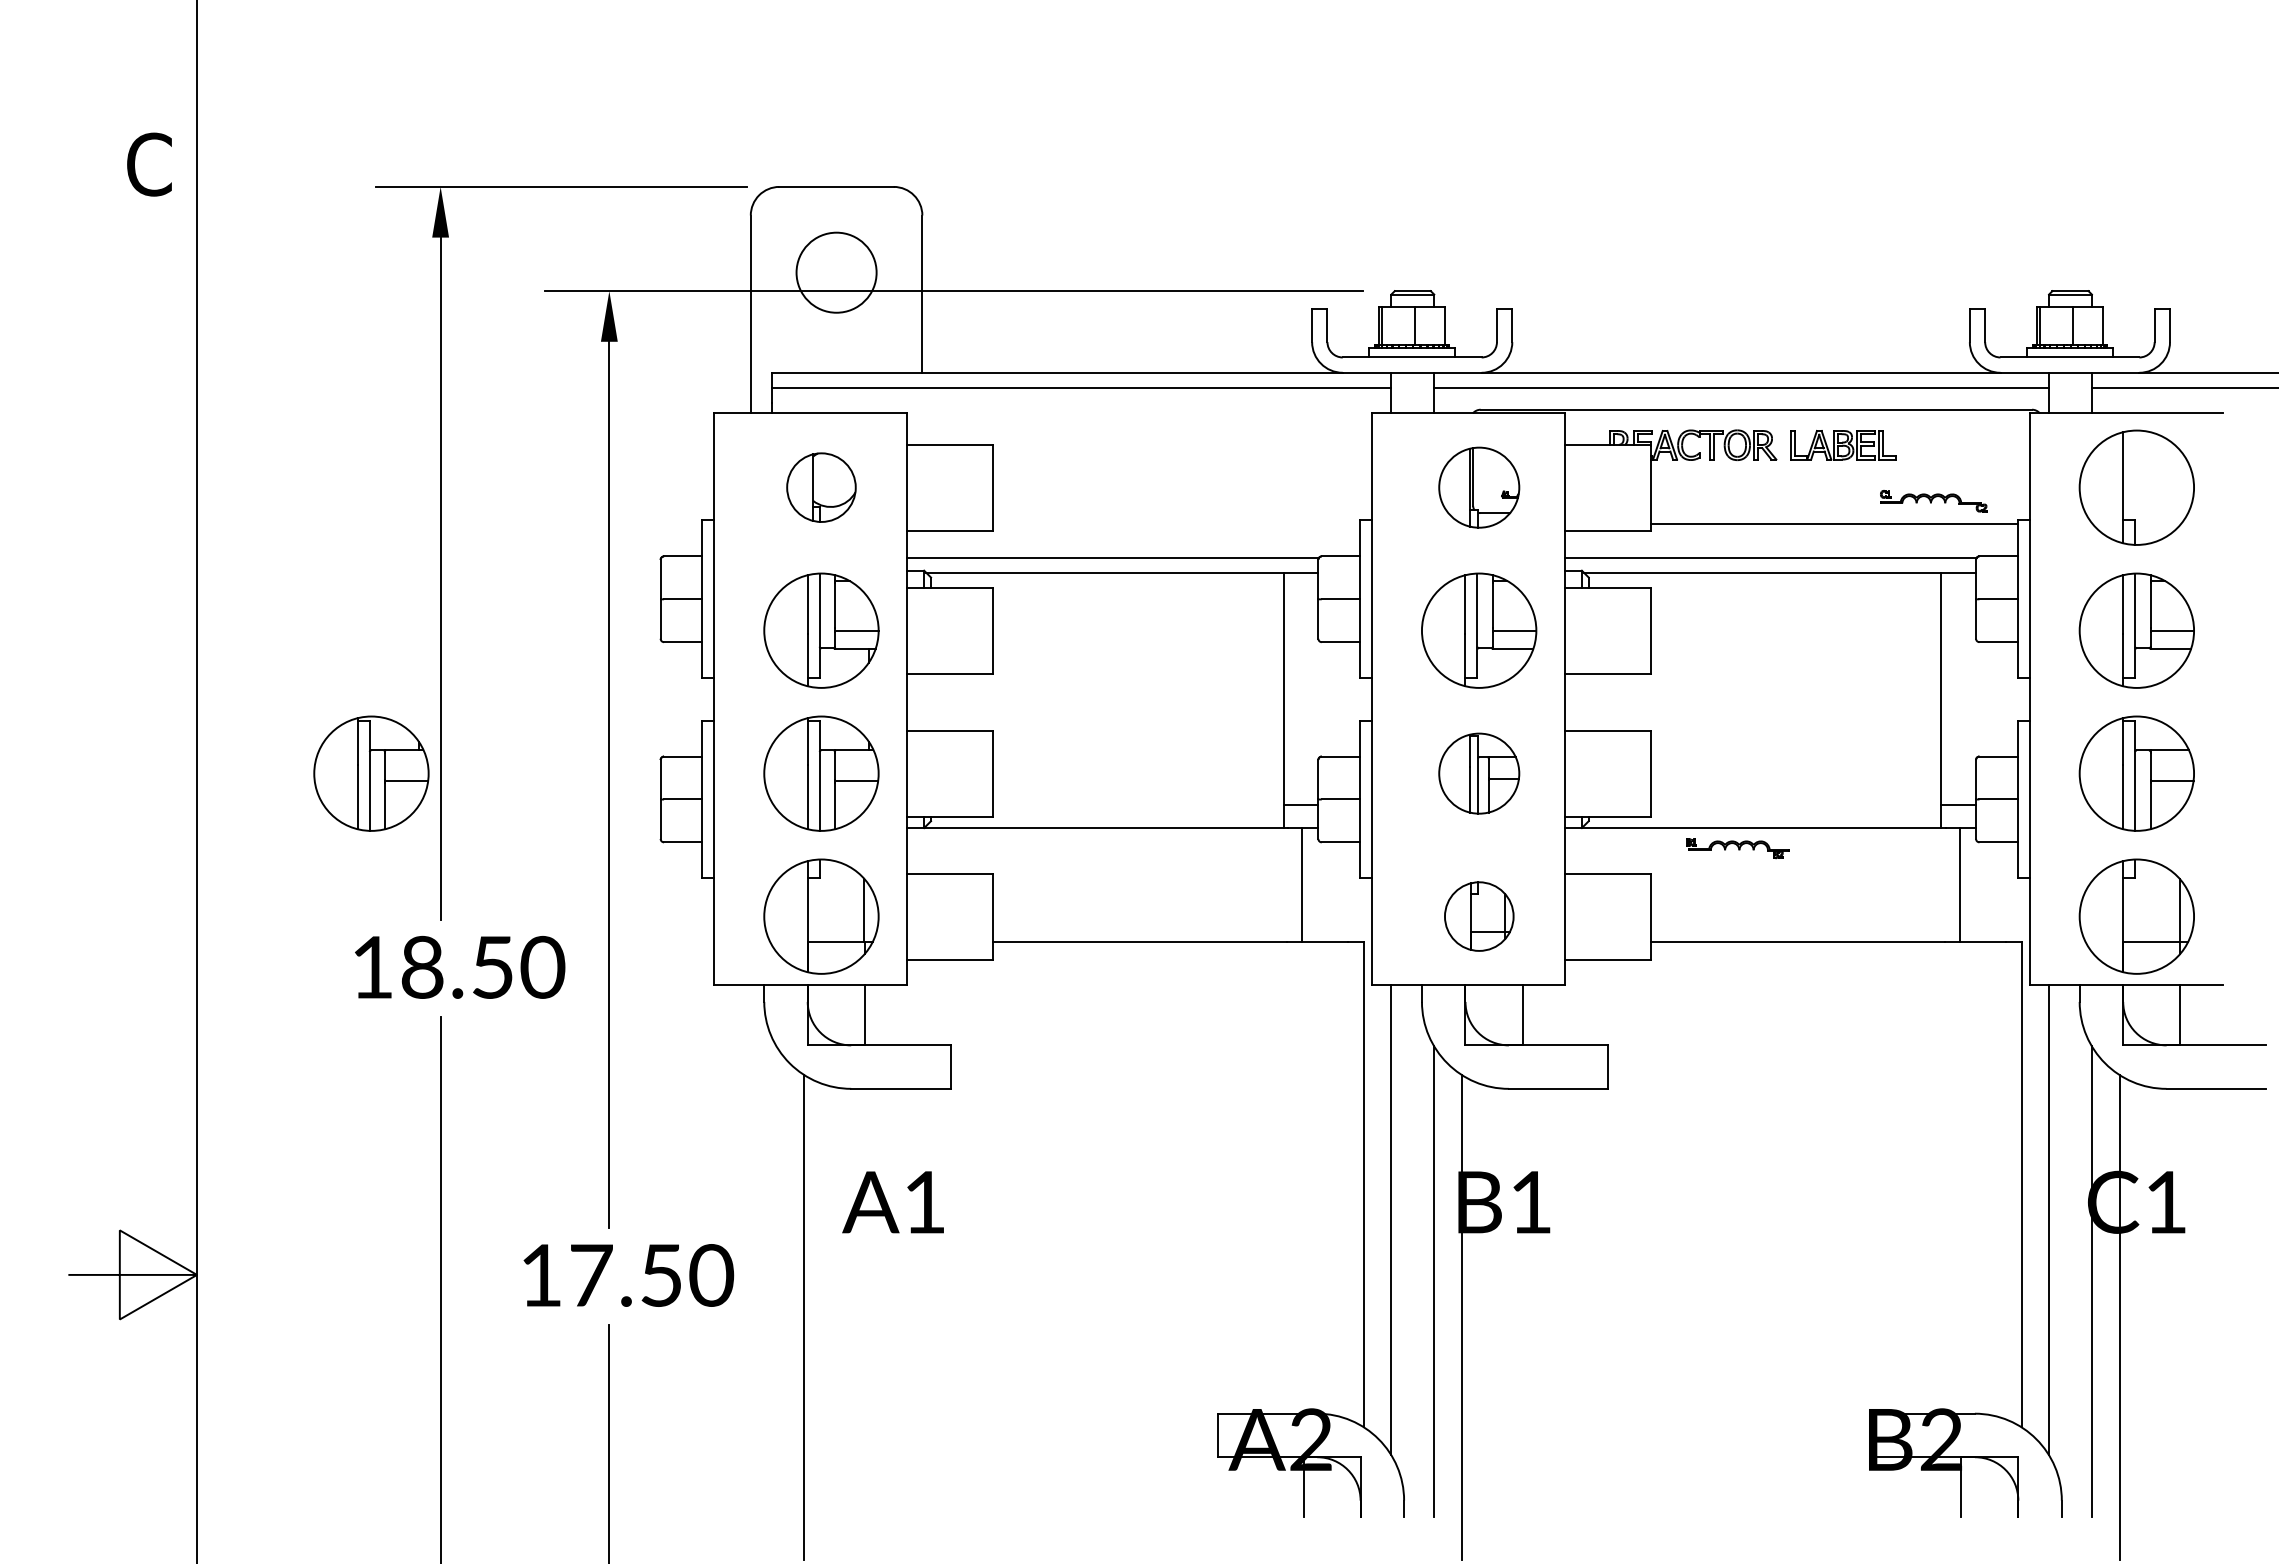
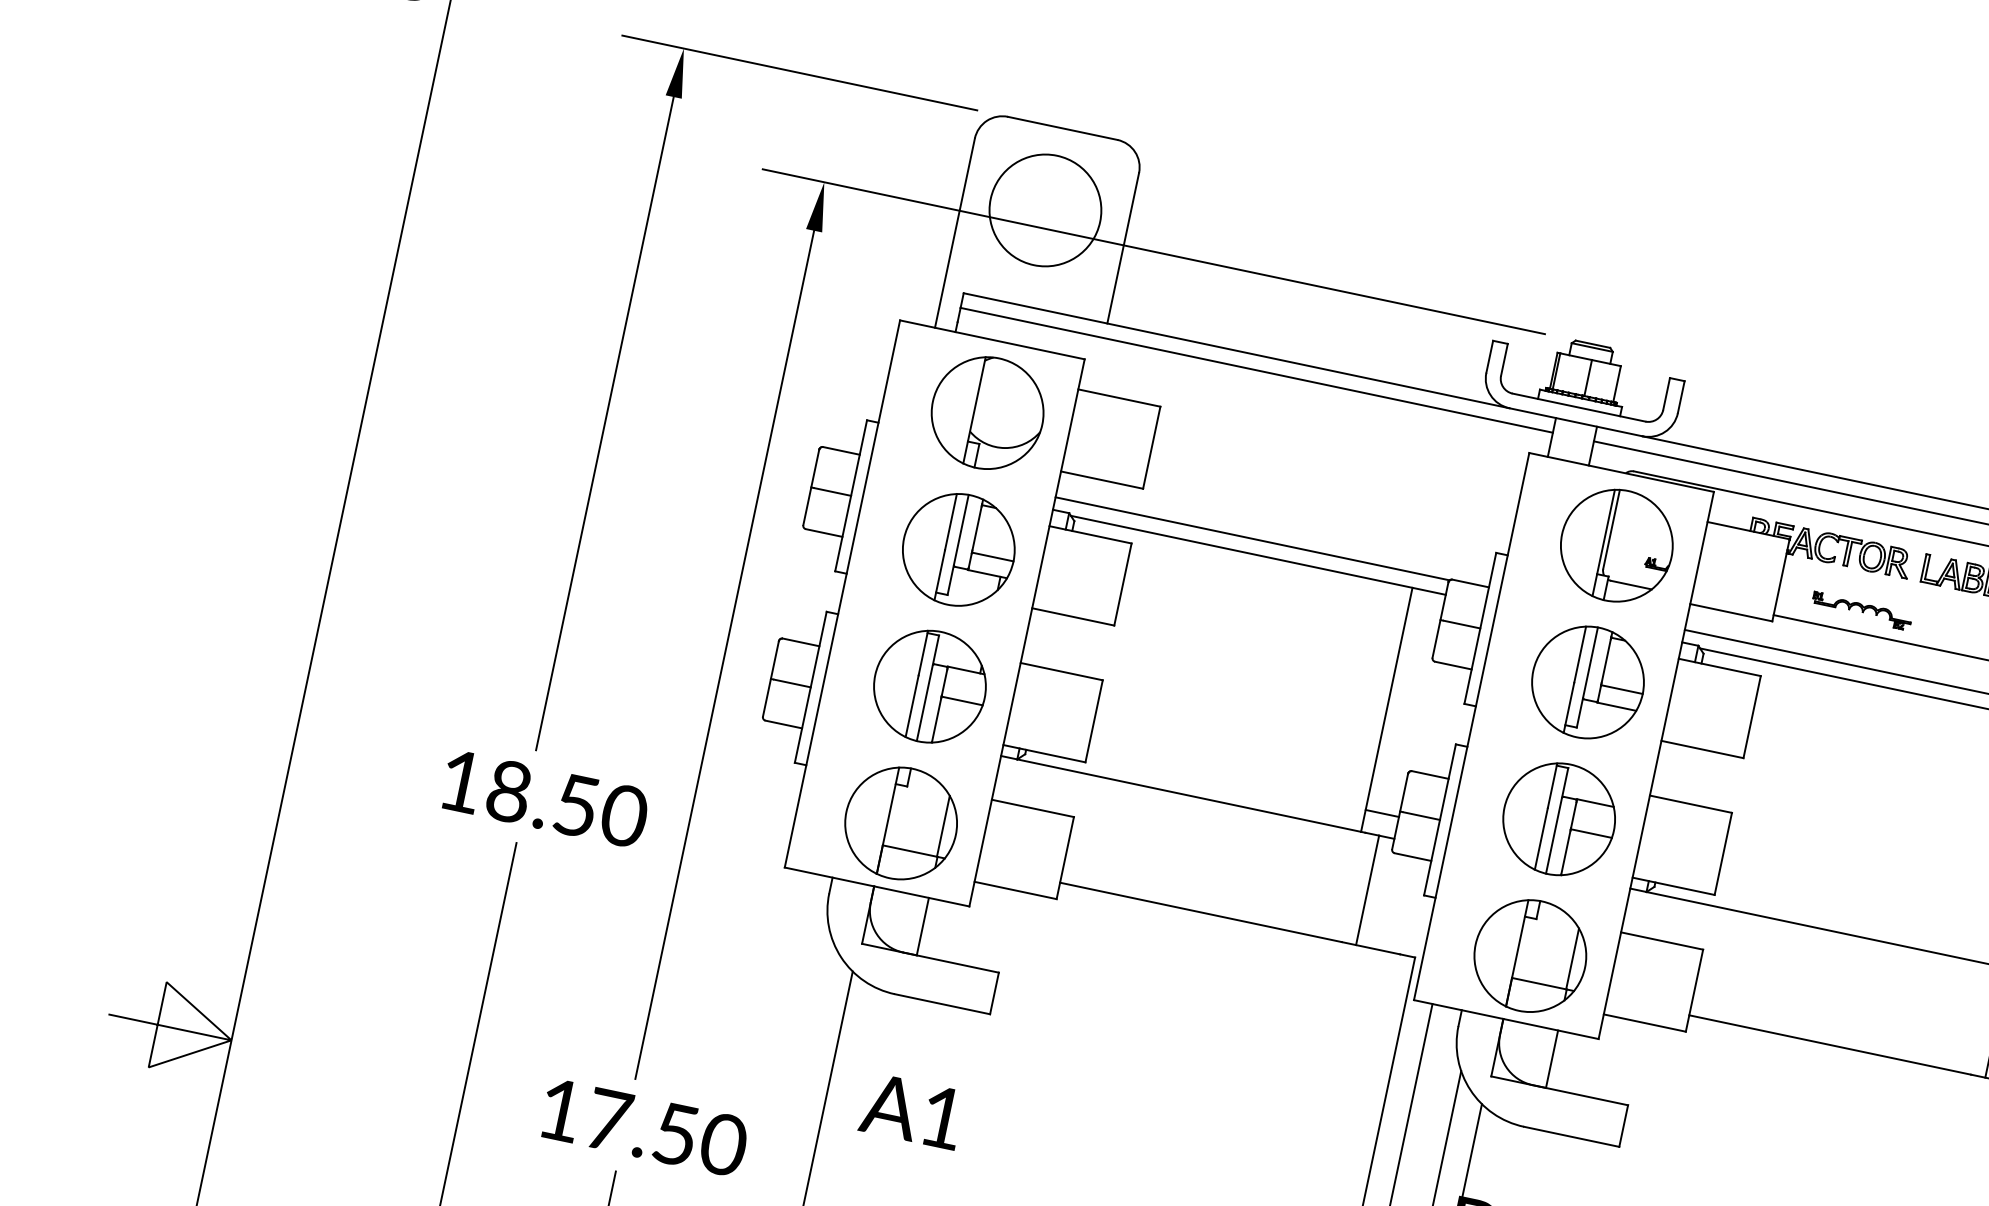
circle: (836, 272) -> (1045, 210), size x1.43
part: (821, 487) -> (987, 412), size x1.67
part: (1479, 487) -> (1617, 545), size x1.43
part: (371, 773) -> (499, 595), removed
part: (1479, 773) -> (1559, 819), size x1.43
part: (1737, 848) -> (1861, 610), moved
part: (1479, 916) -> (1530, 955), size x1.67

